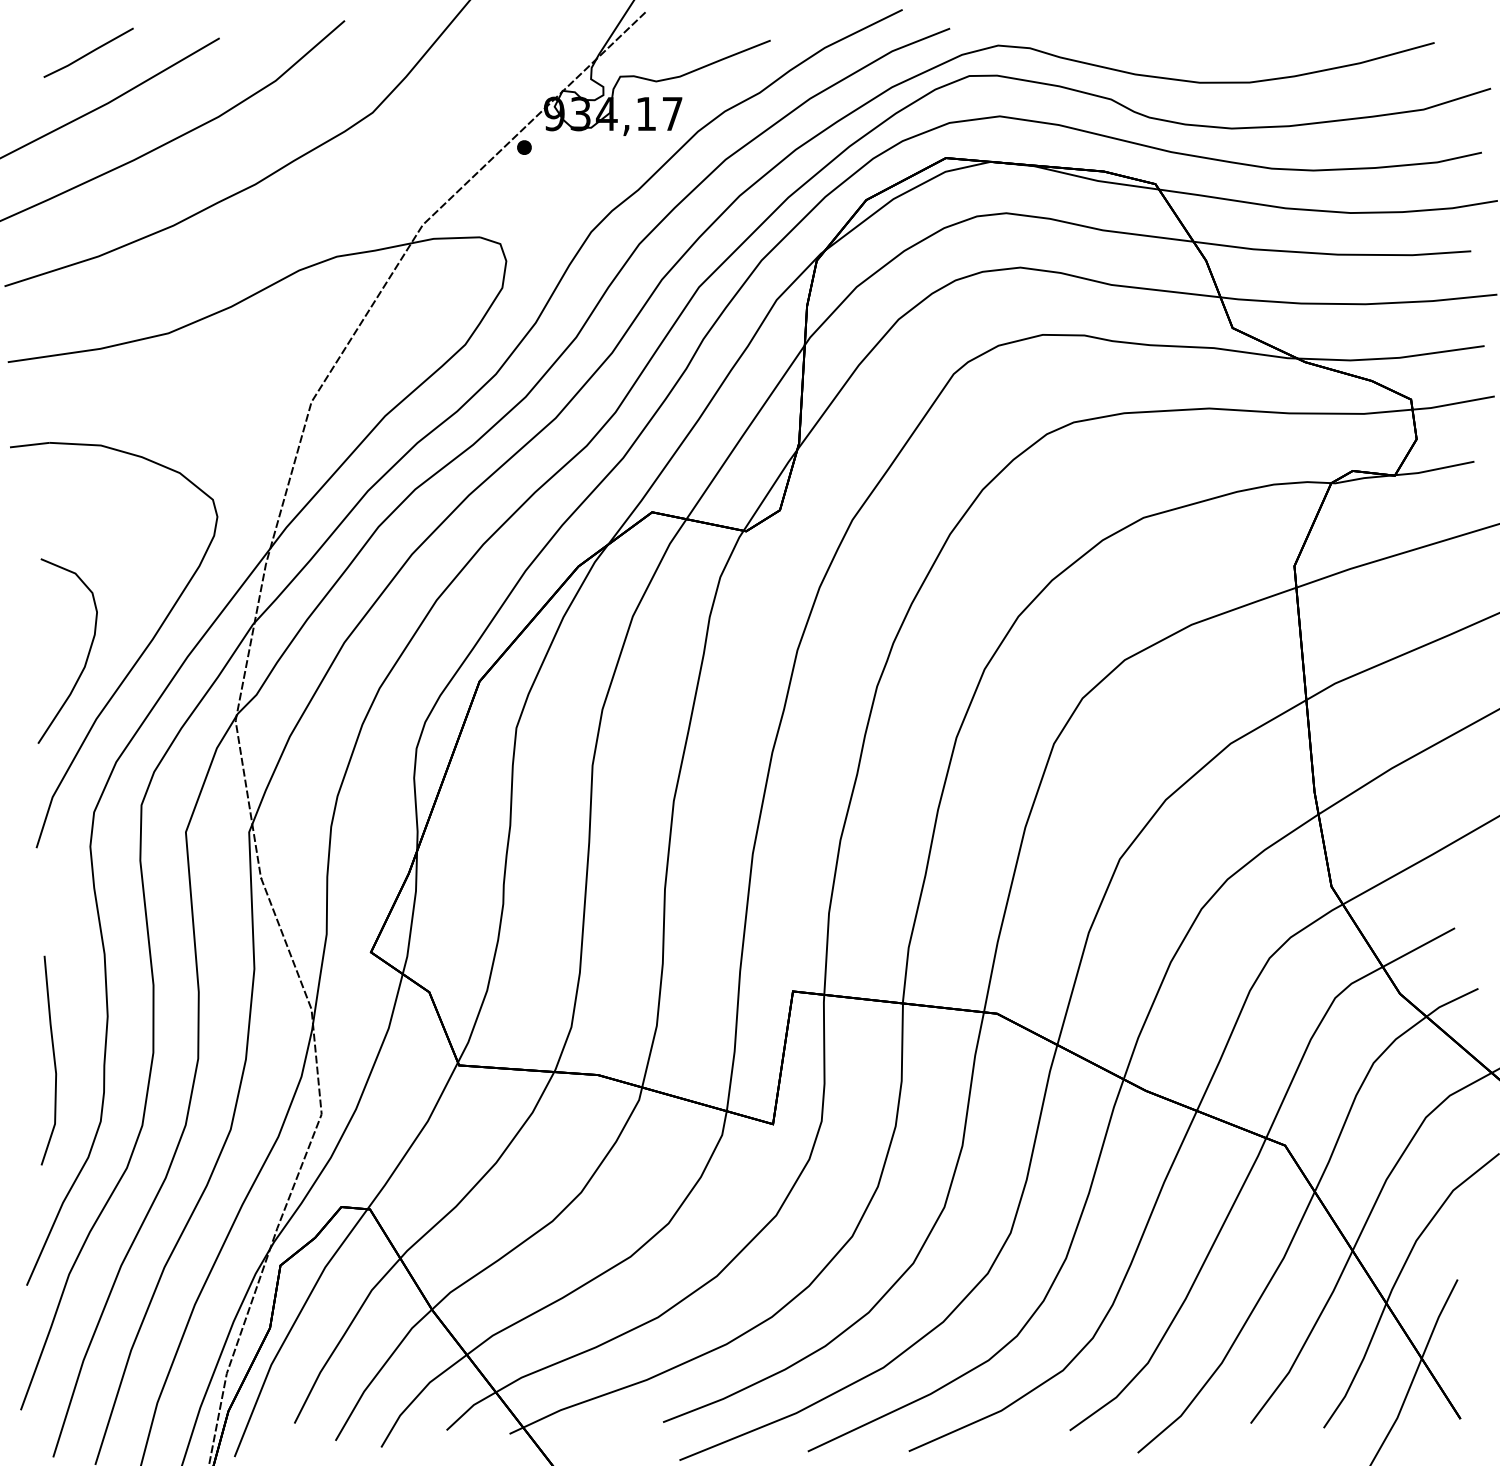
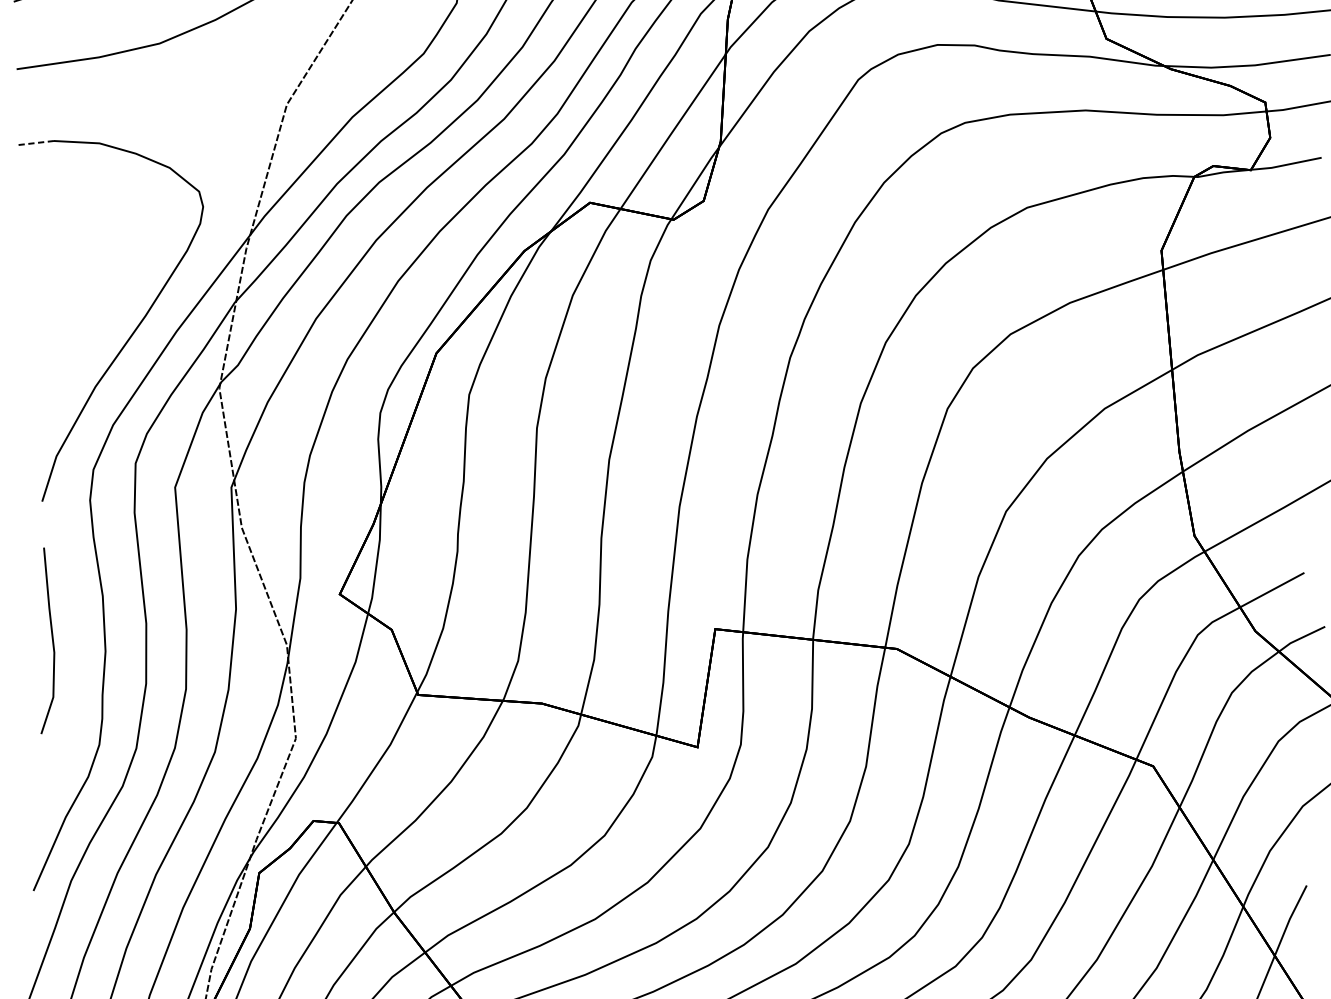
line: (29, 445) -> (35, 143), solid -> dashed
curve: (86, 657) -> (86, 332), removed
line: (53, 1060) -> (51, 640), moved

